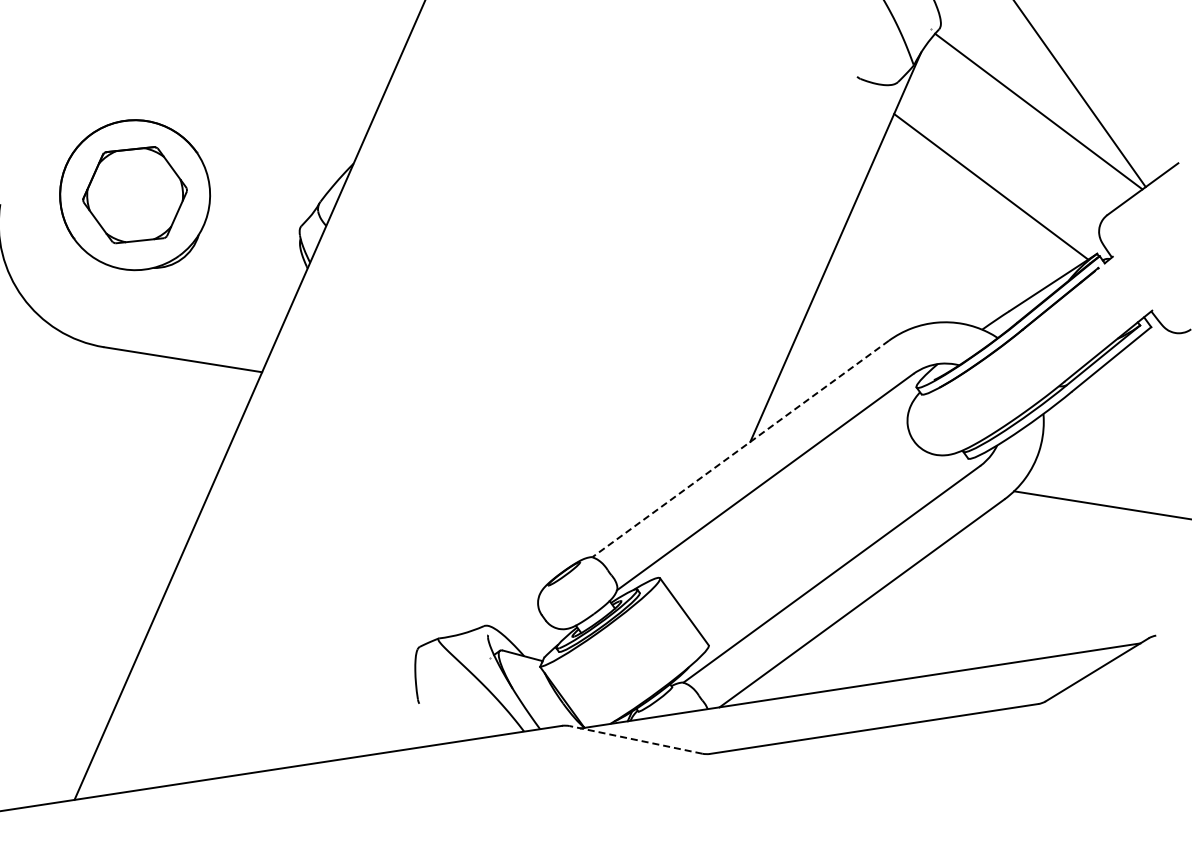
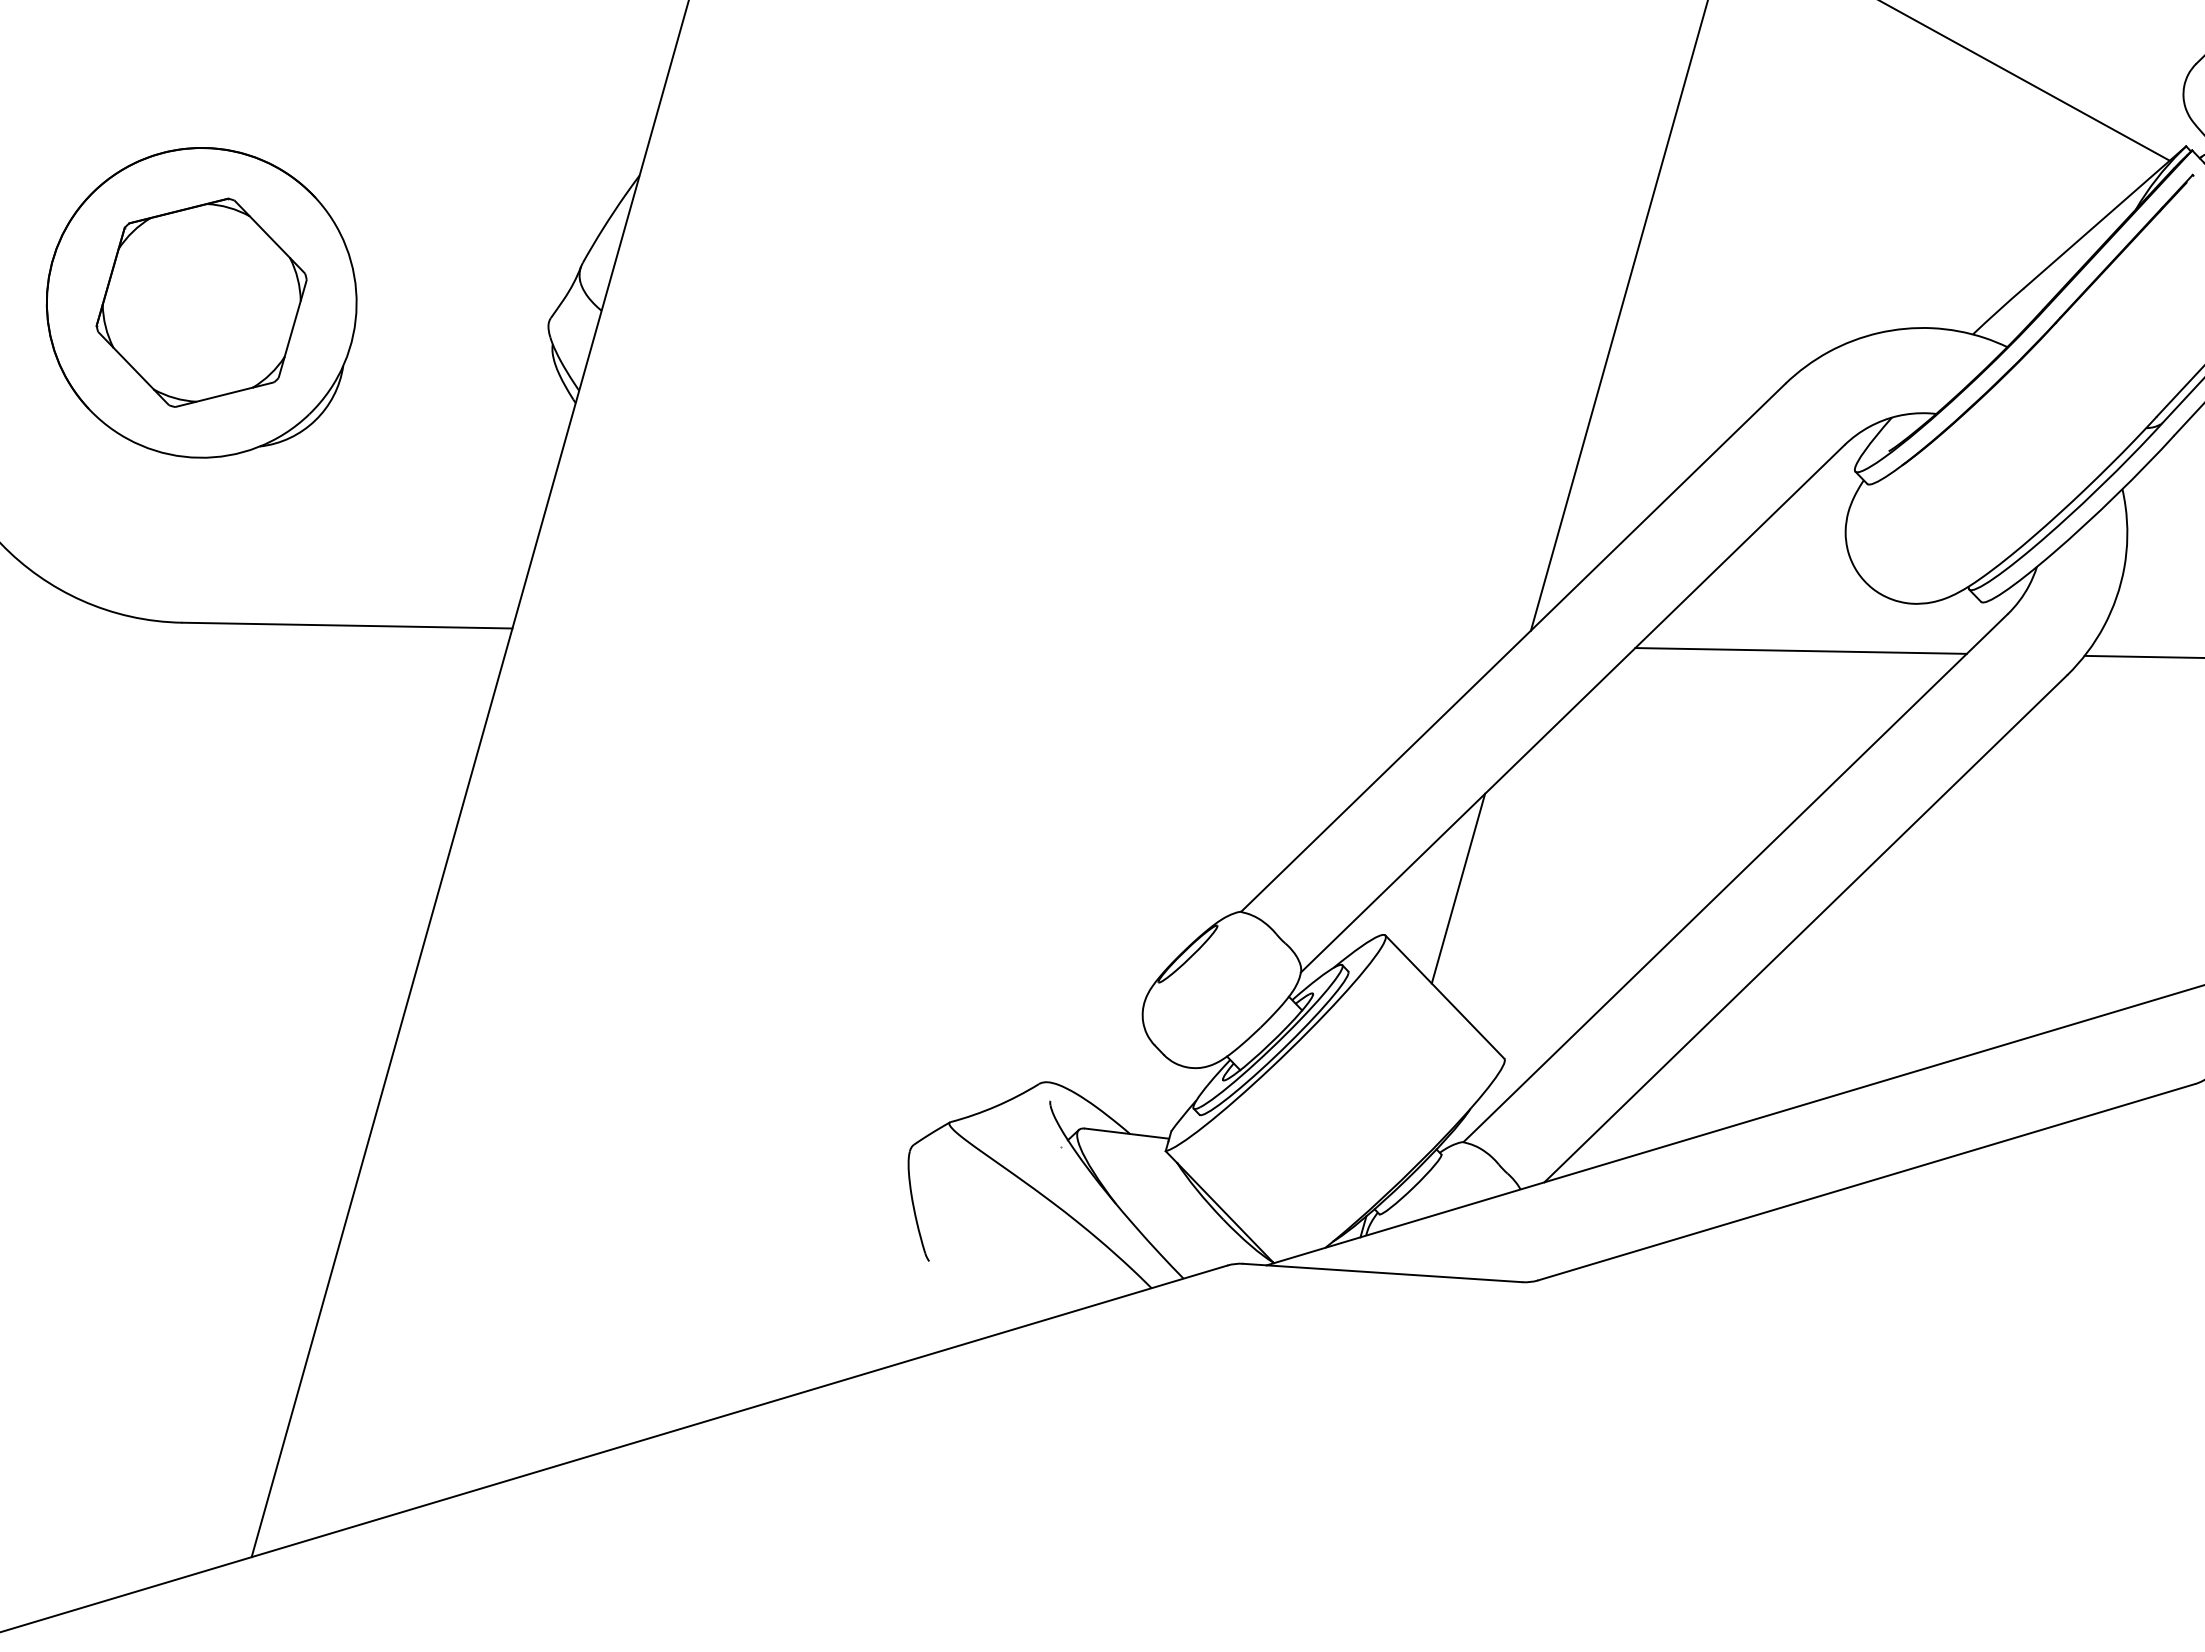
line: (740, 448) -> (1512, 646), dashed -> solid
line: (878, 469) -> (1800, 650), added
line: (698, 560) -> (1458, 888), added
line: (636, 739) -> (1383, 1272), dashed -> solid

